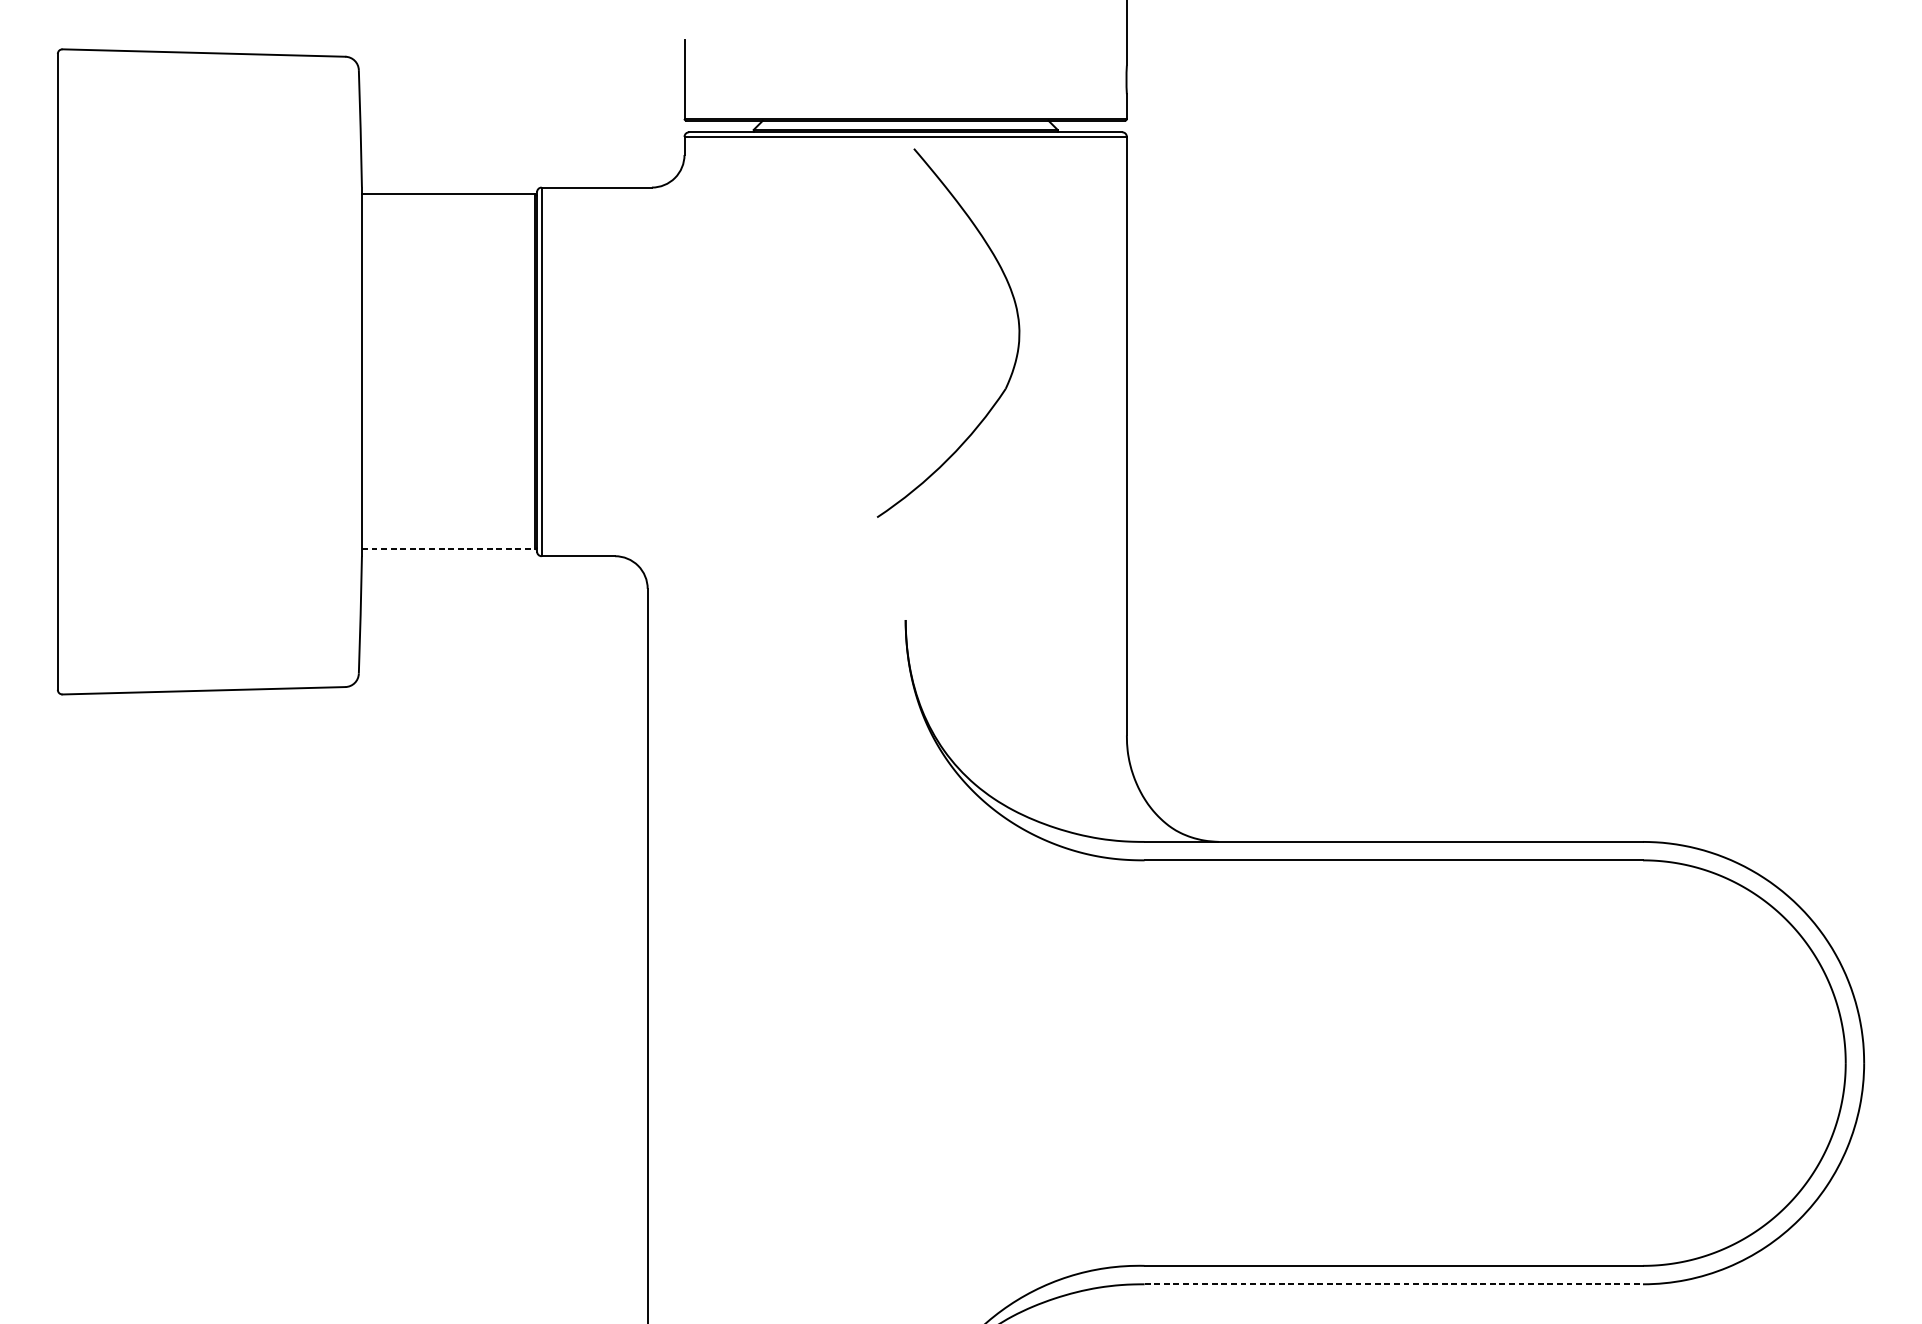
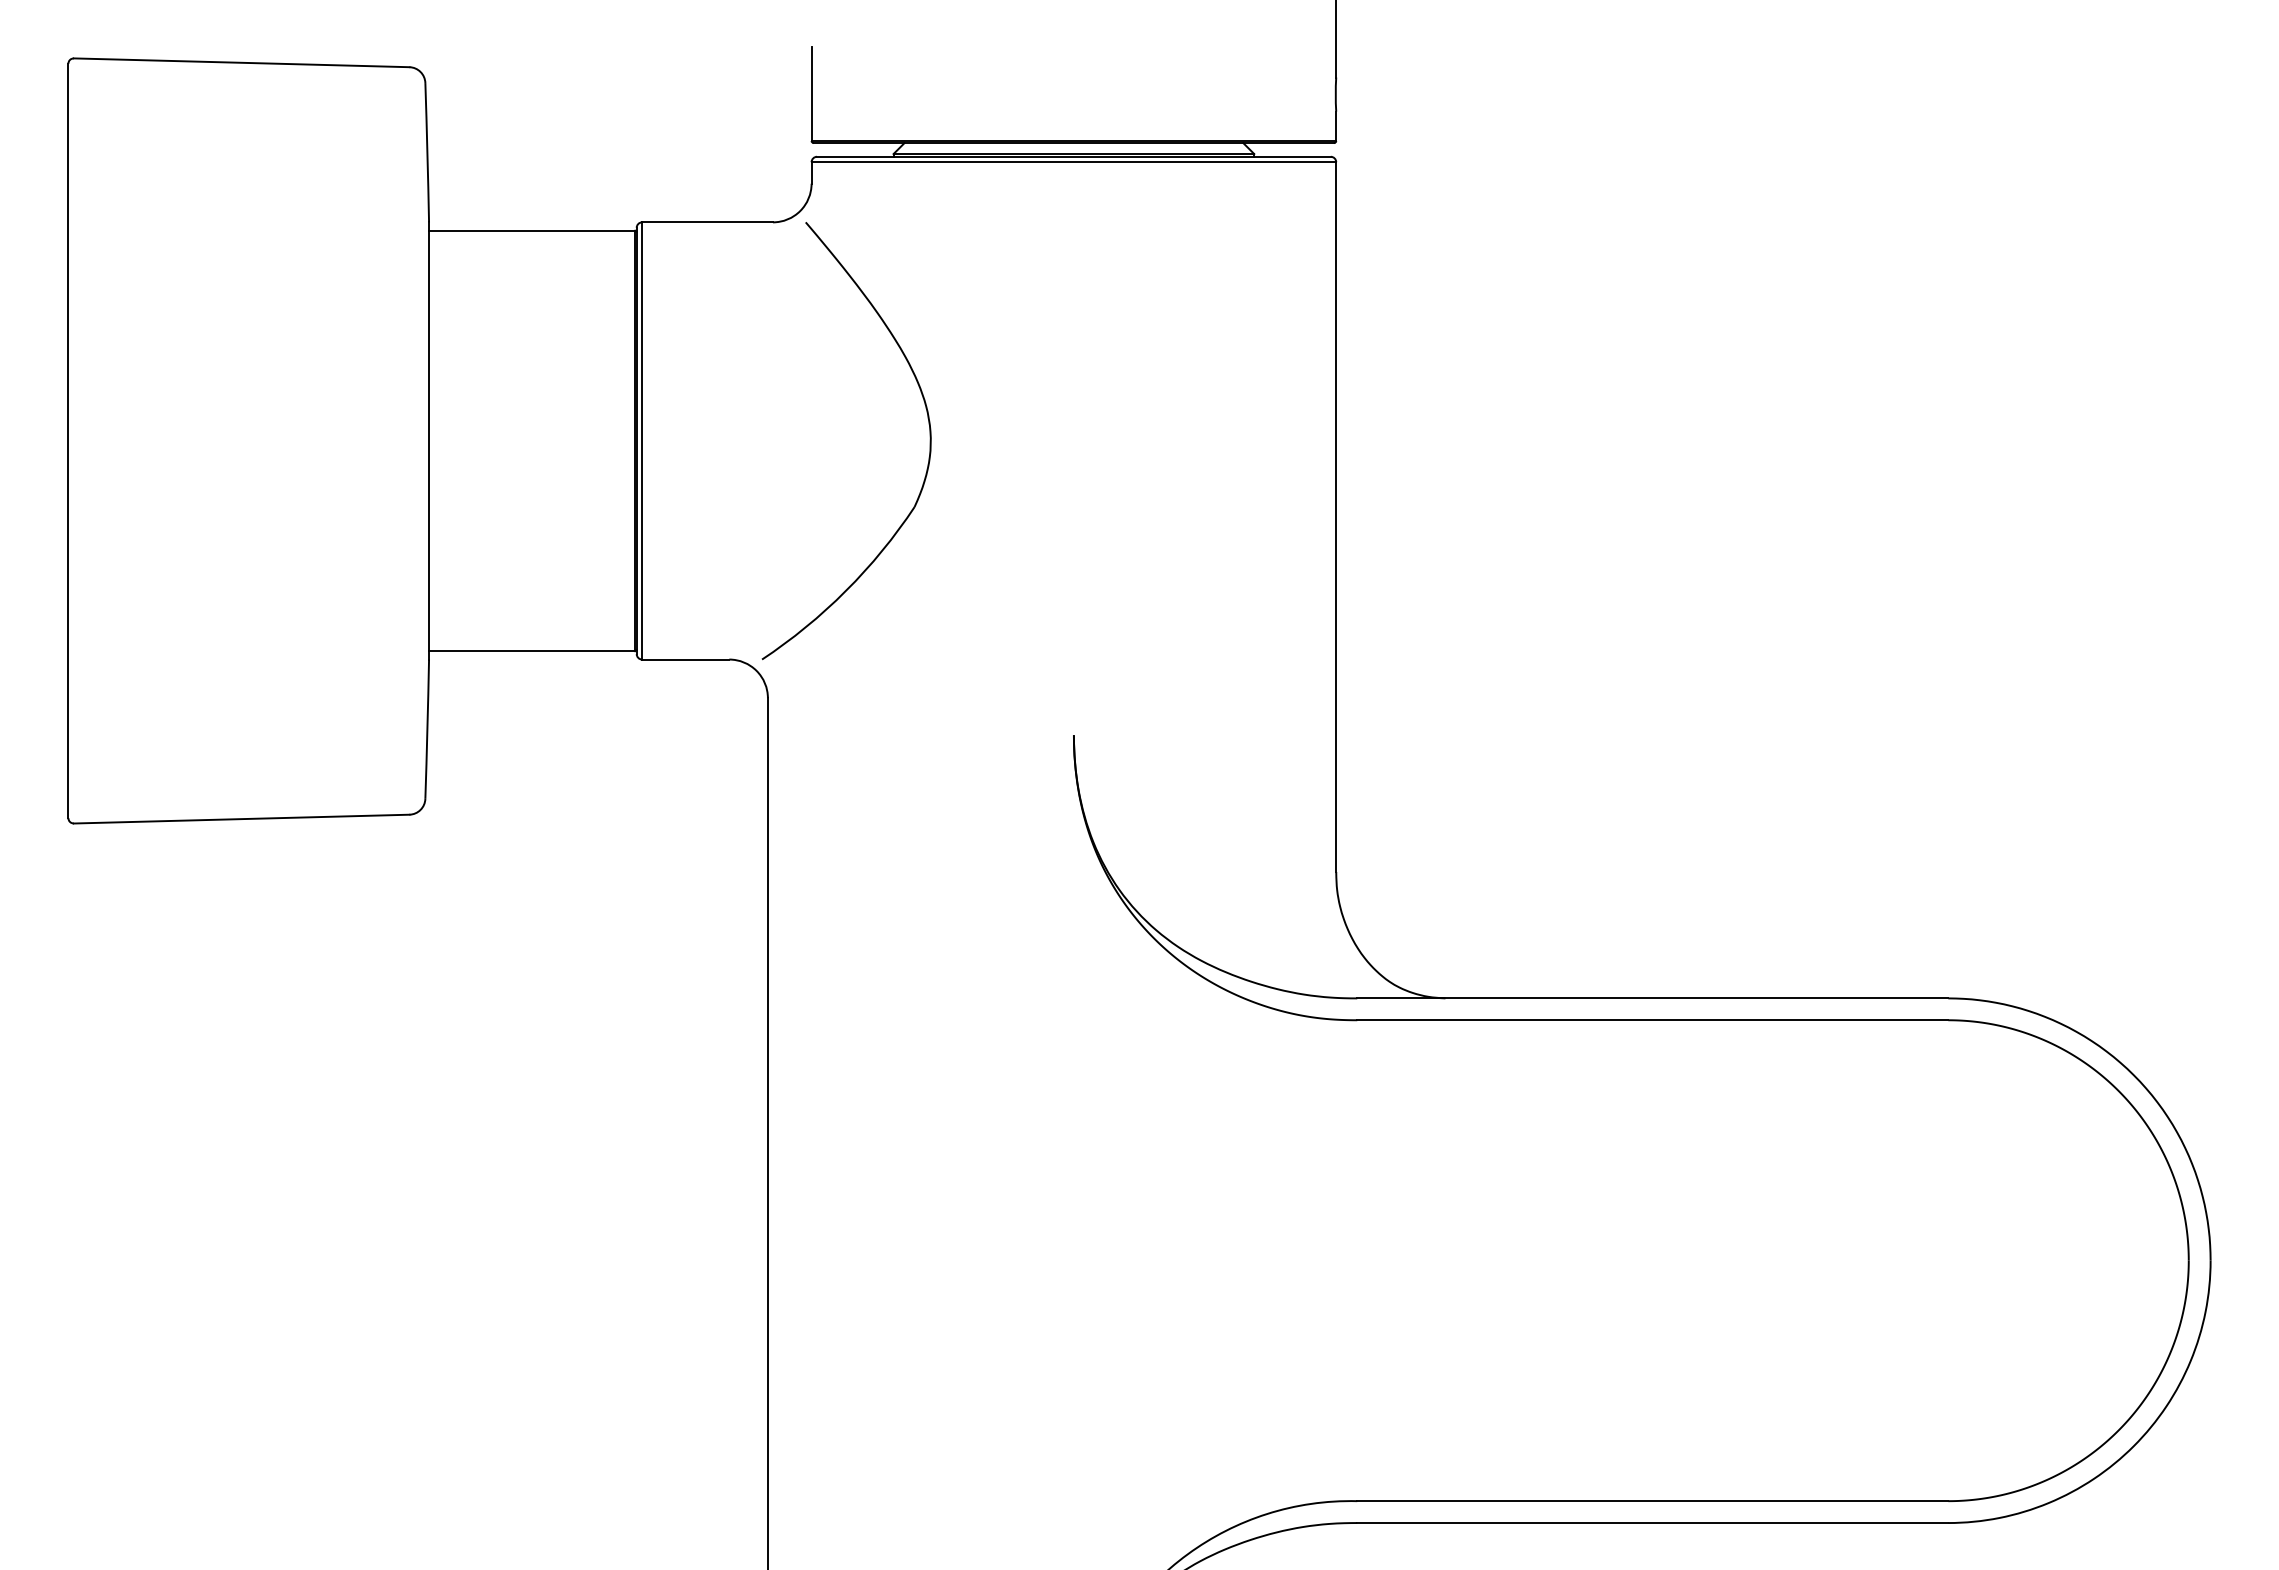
part: (1018, 333) -> (929, 441), moved
line: (448, 549) -> (531, 651), dashed -> solid
line: (1393, 1284) -> (1652, 1523), dashed -> solid

